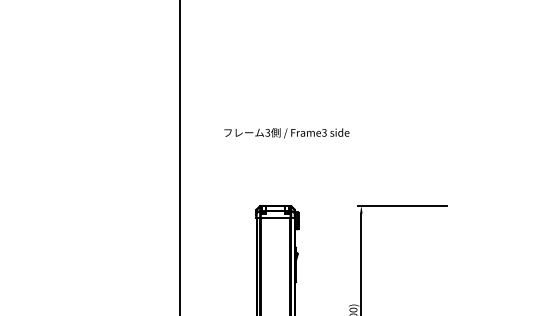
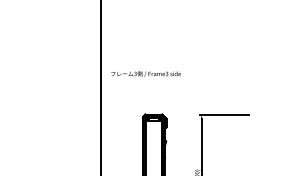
text: (285, 132) -> (145, 73), moved

